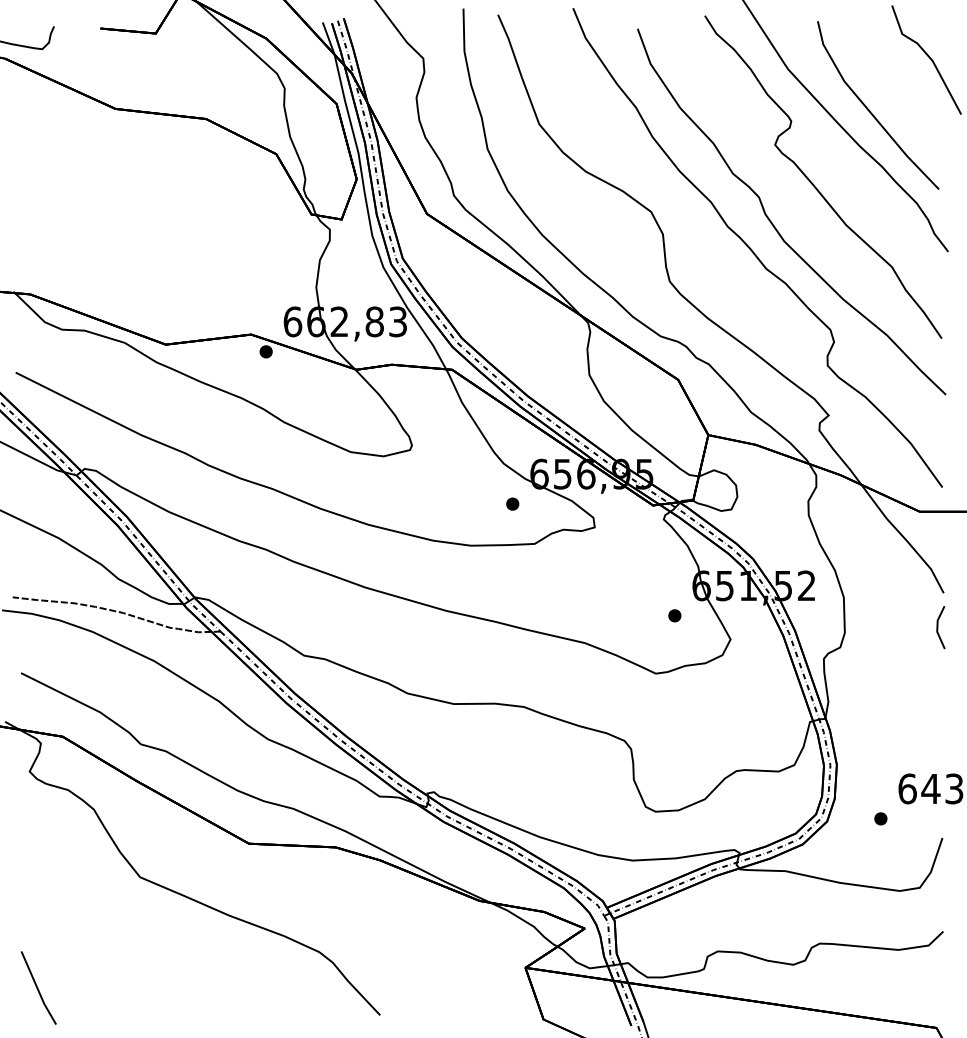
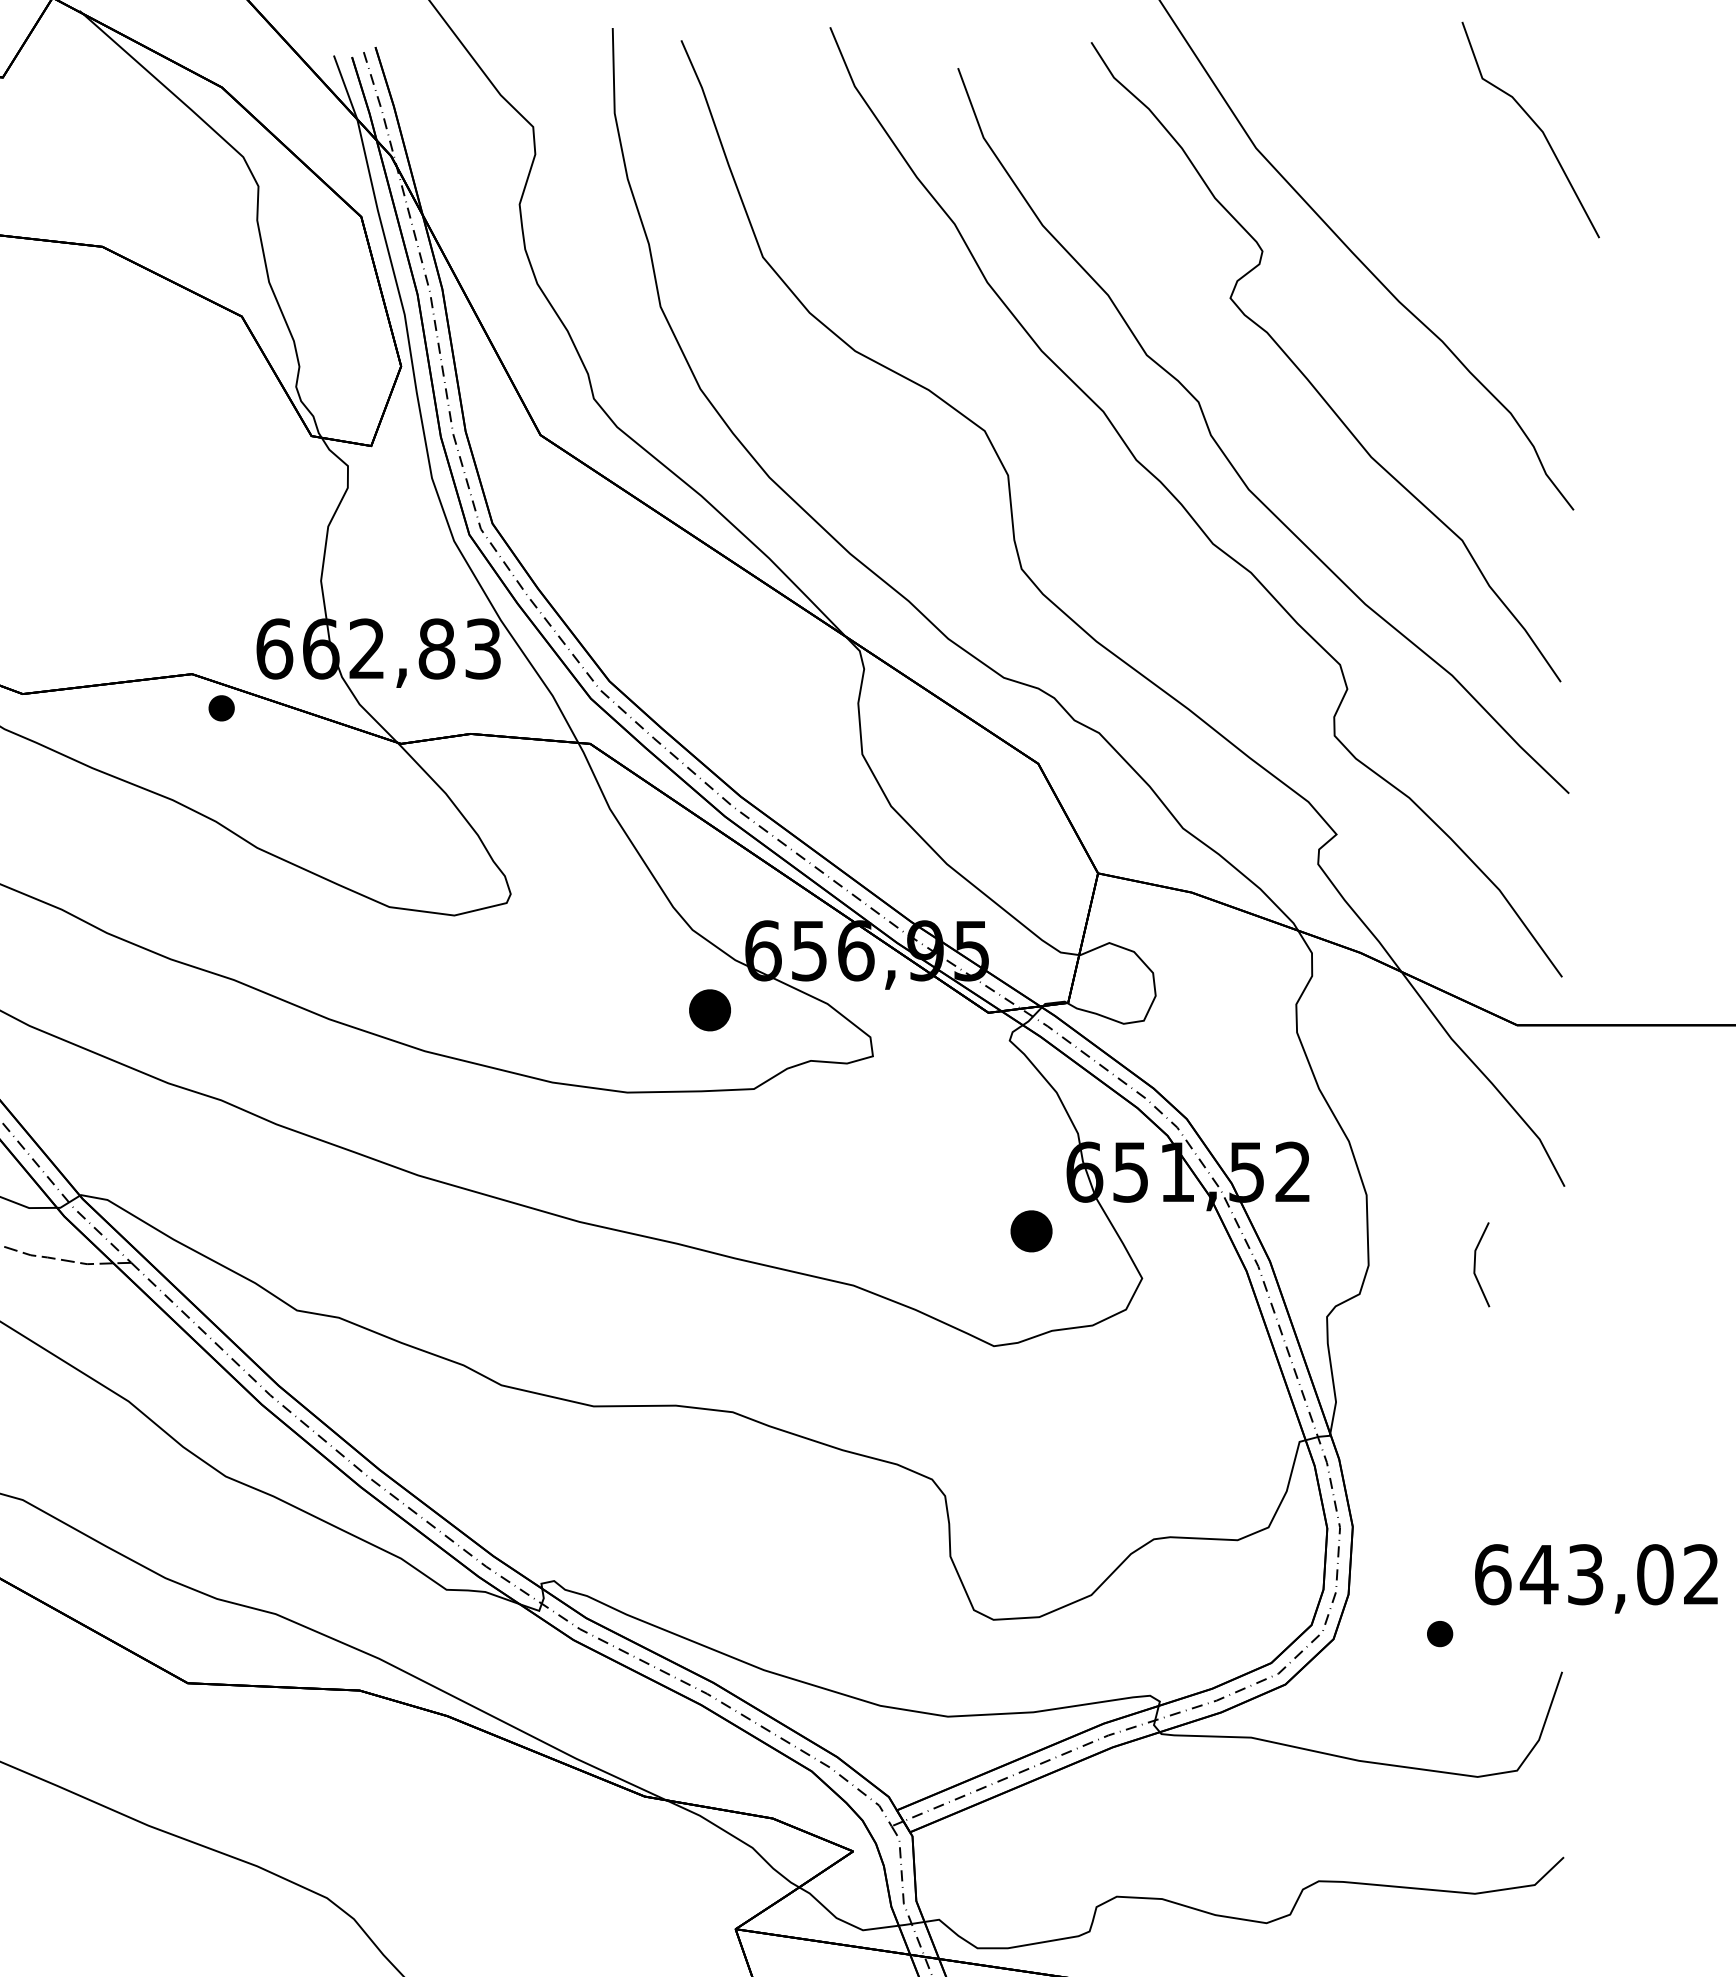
line: (870, 110) -> (1419, 229), removed
part: (512, 503) -> (709, 1008), size x1.6
part: (674, 615) -> (1030, 1230), size x1.6
line: (938, 627) -> (1476, 1264), moved

